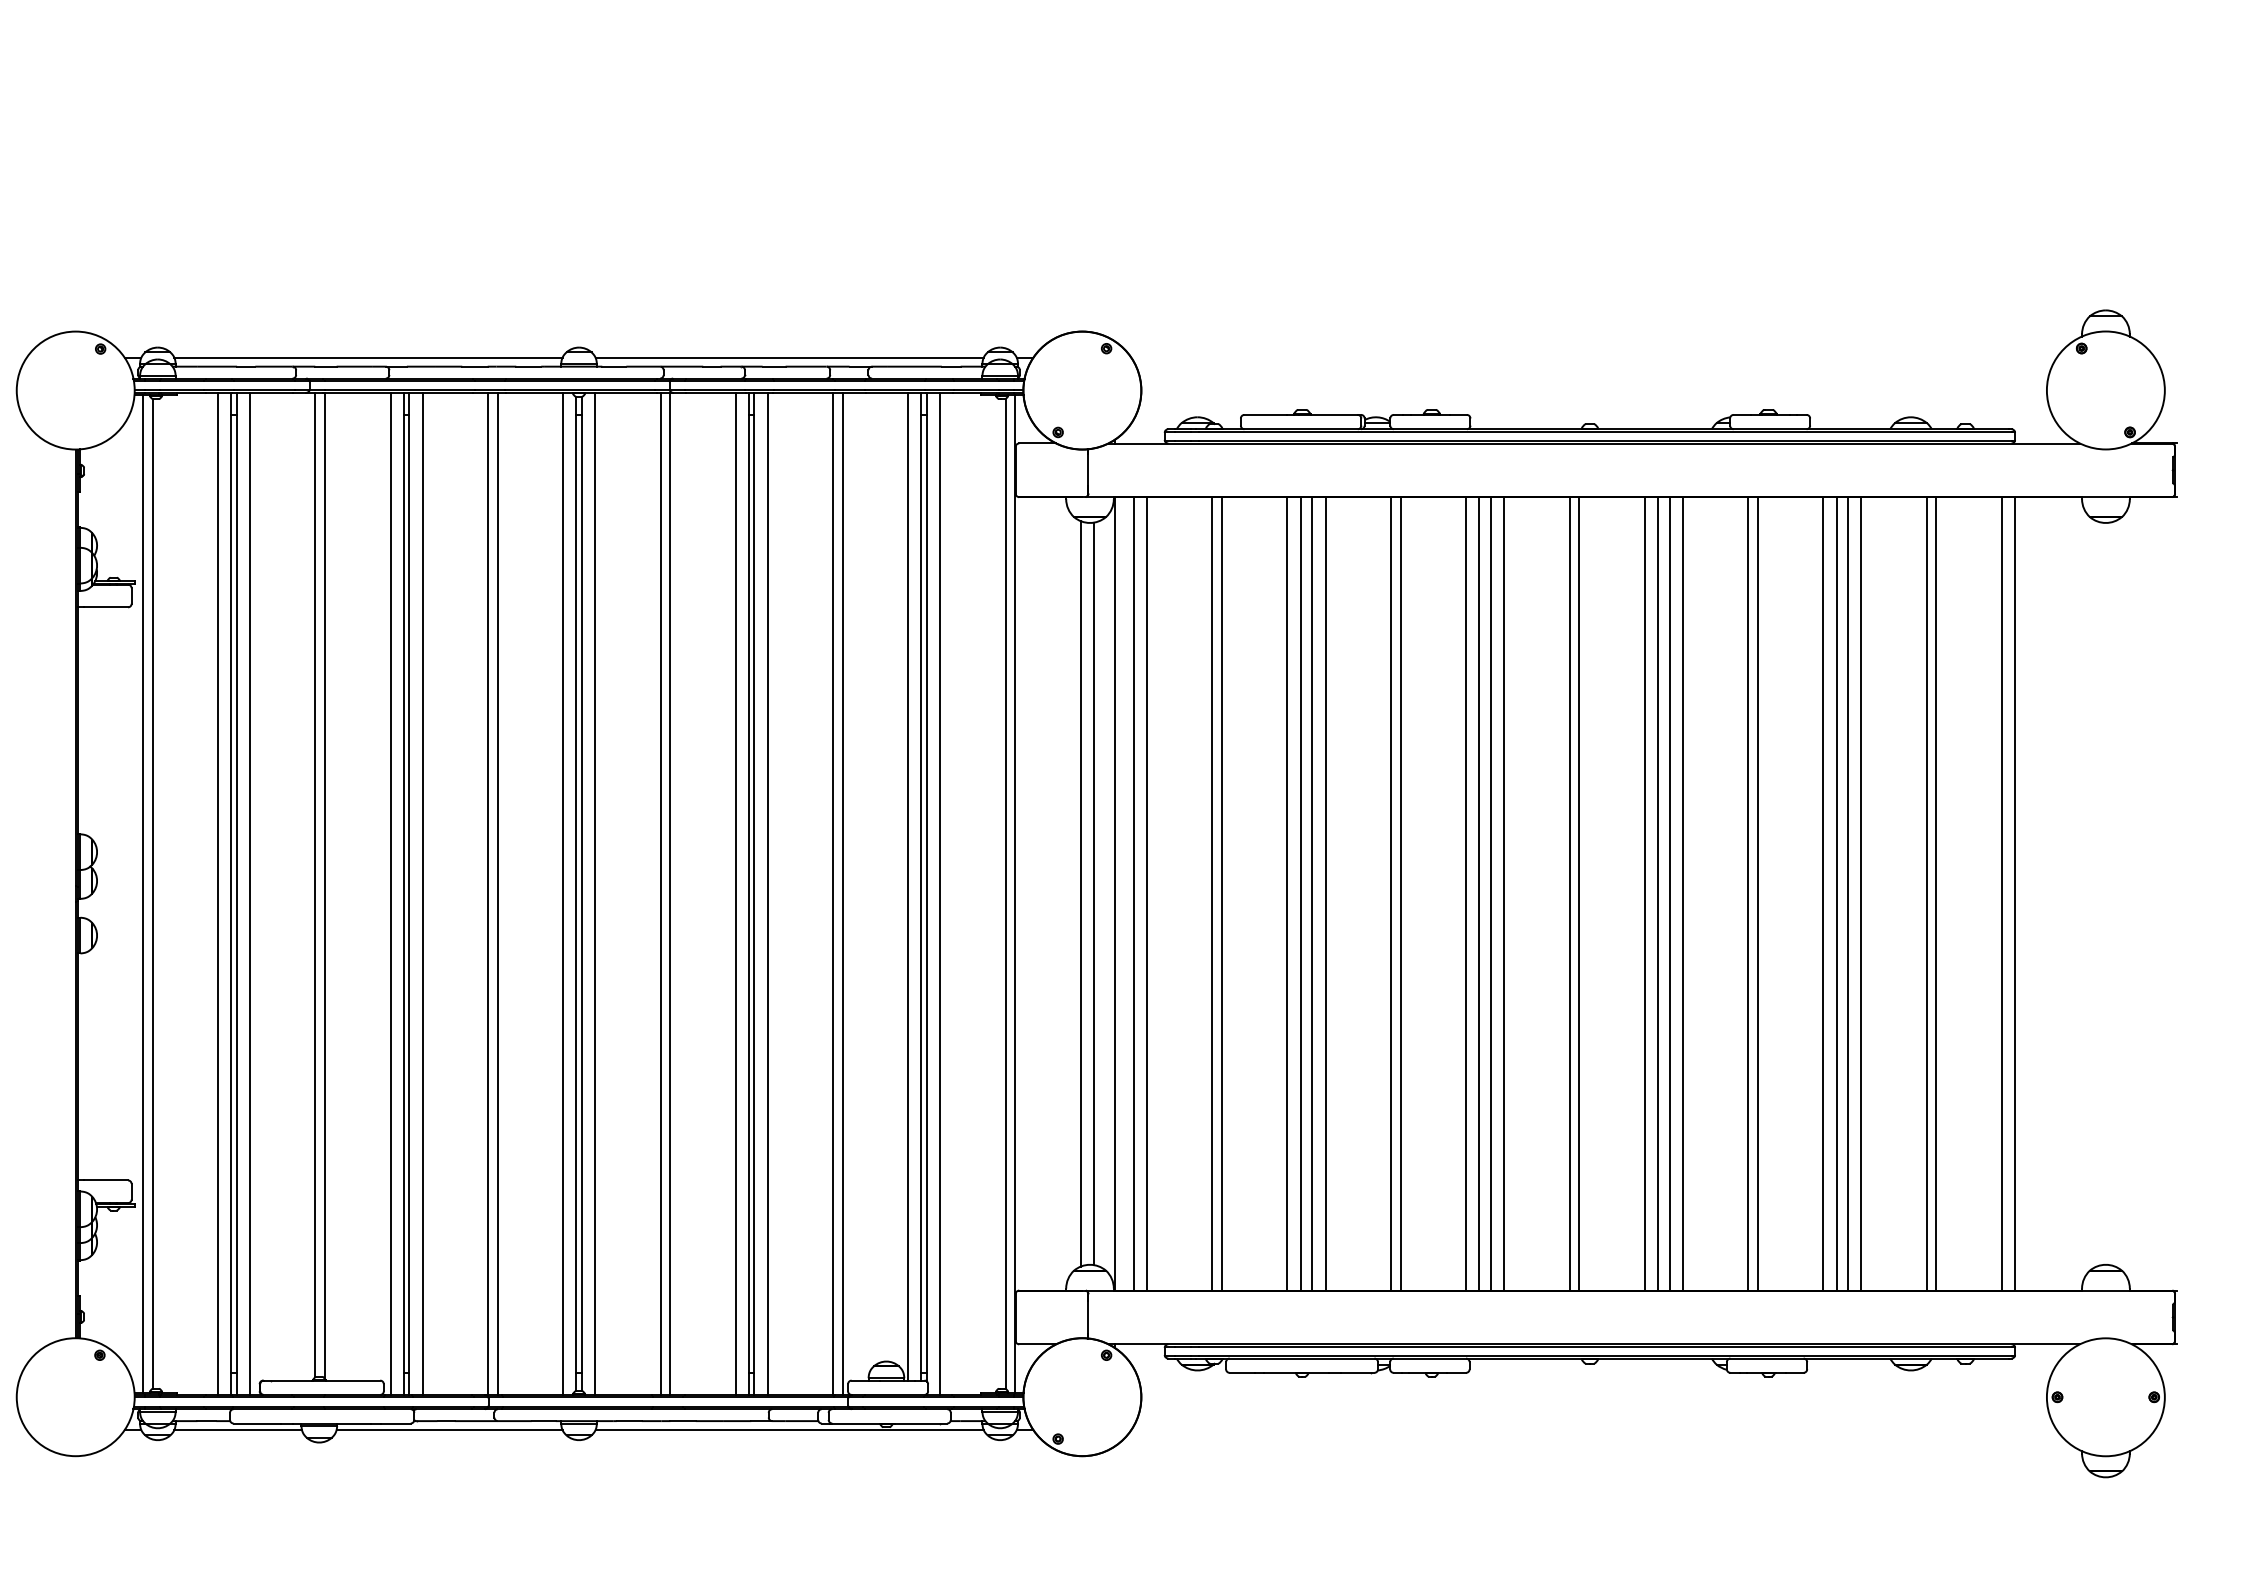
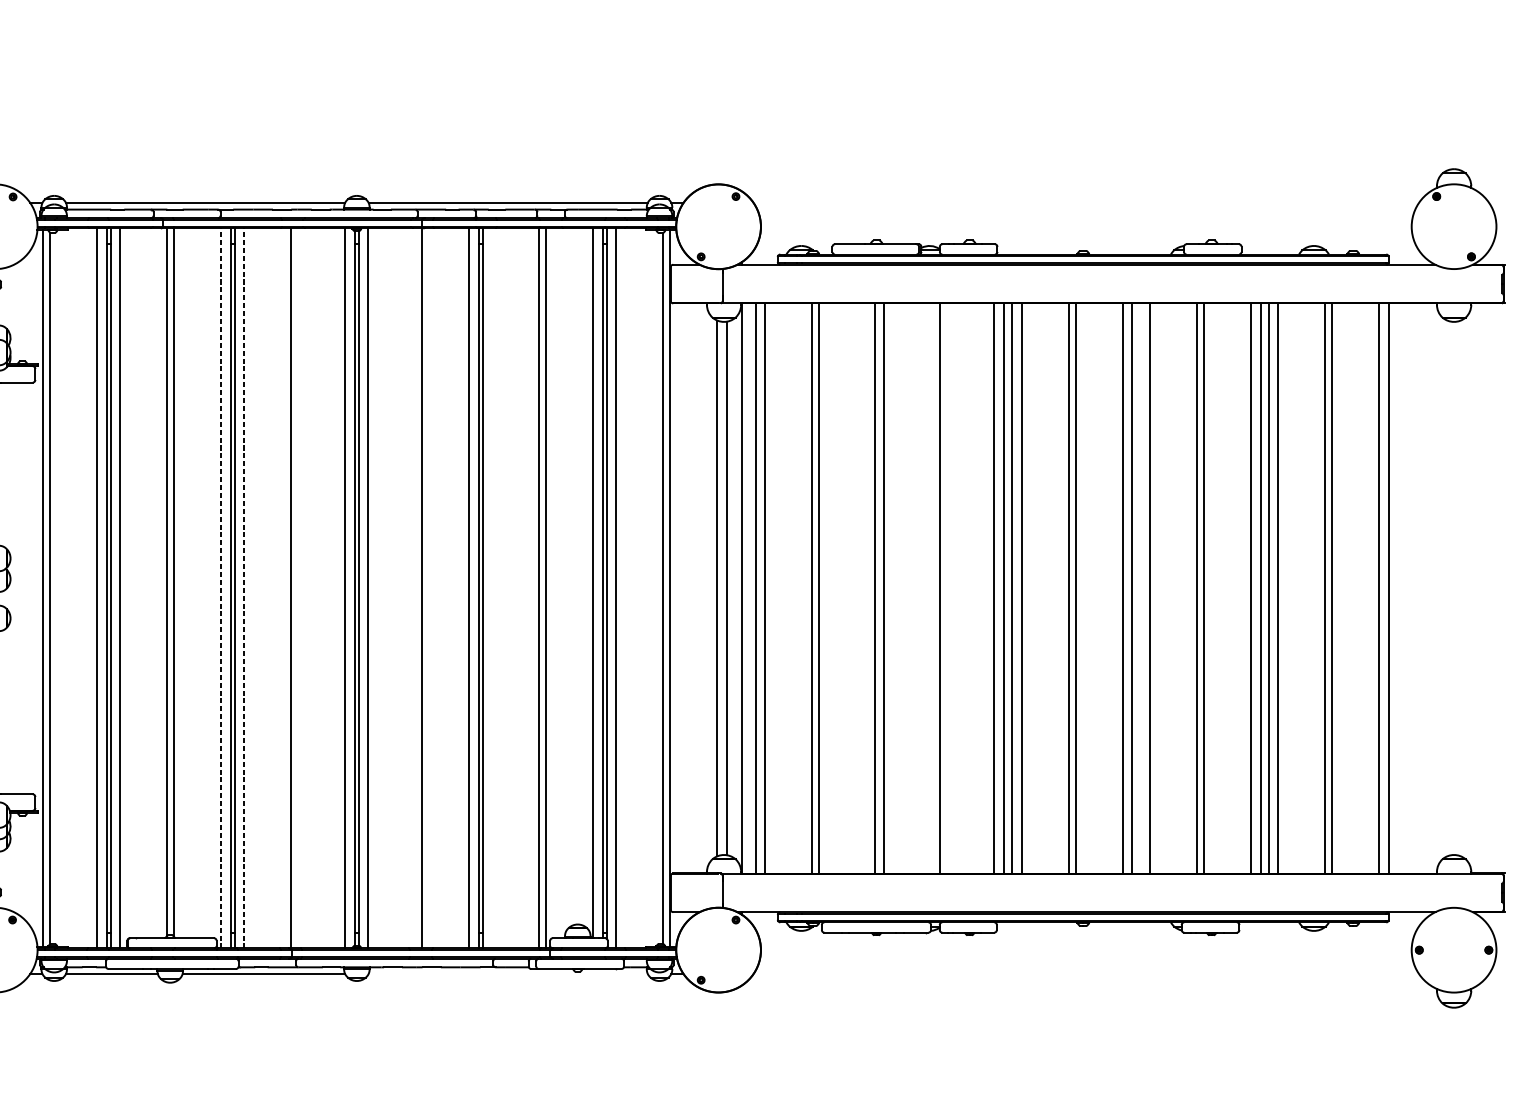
line: (390, 893) -> (221, 588), solid -> dashed
line: (422, 893) -> (244, 588), solid -> dashed
line: (497, 893) -> (298, 588), removed
line: (660, 893) -> (415, 588), removed
line: (767, 893) -> (492, 588), removed
line: (1287, 893) -> (865, 588), removed
line: (1325, 893) -> (893, 588), removed
line: (1400, 893) -> (947, 588), removed
line: (1669, 893) -> (1140, 588), removed
line: (789, 1430) -> (508, 974), removed

